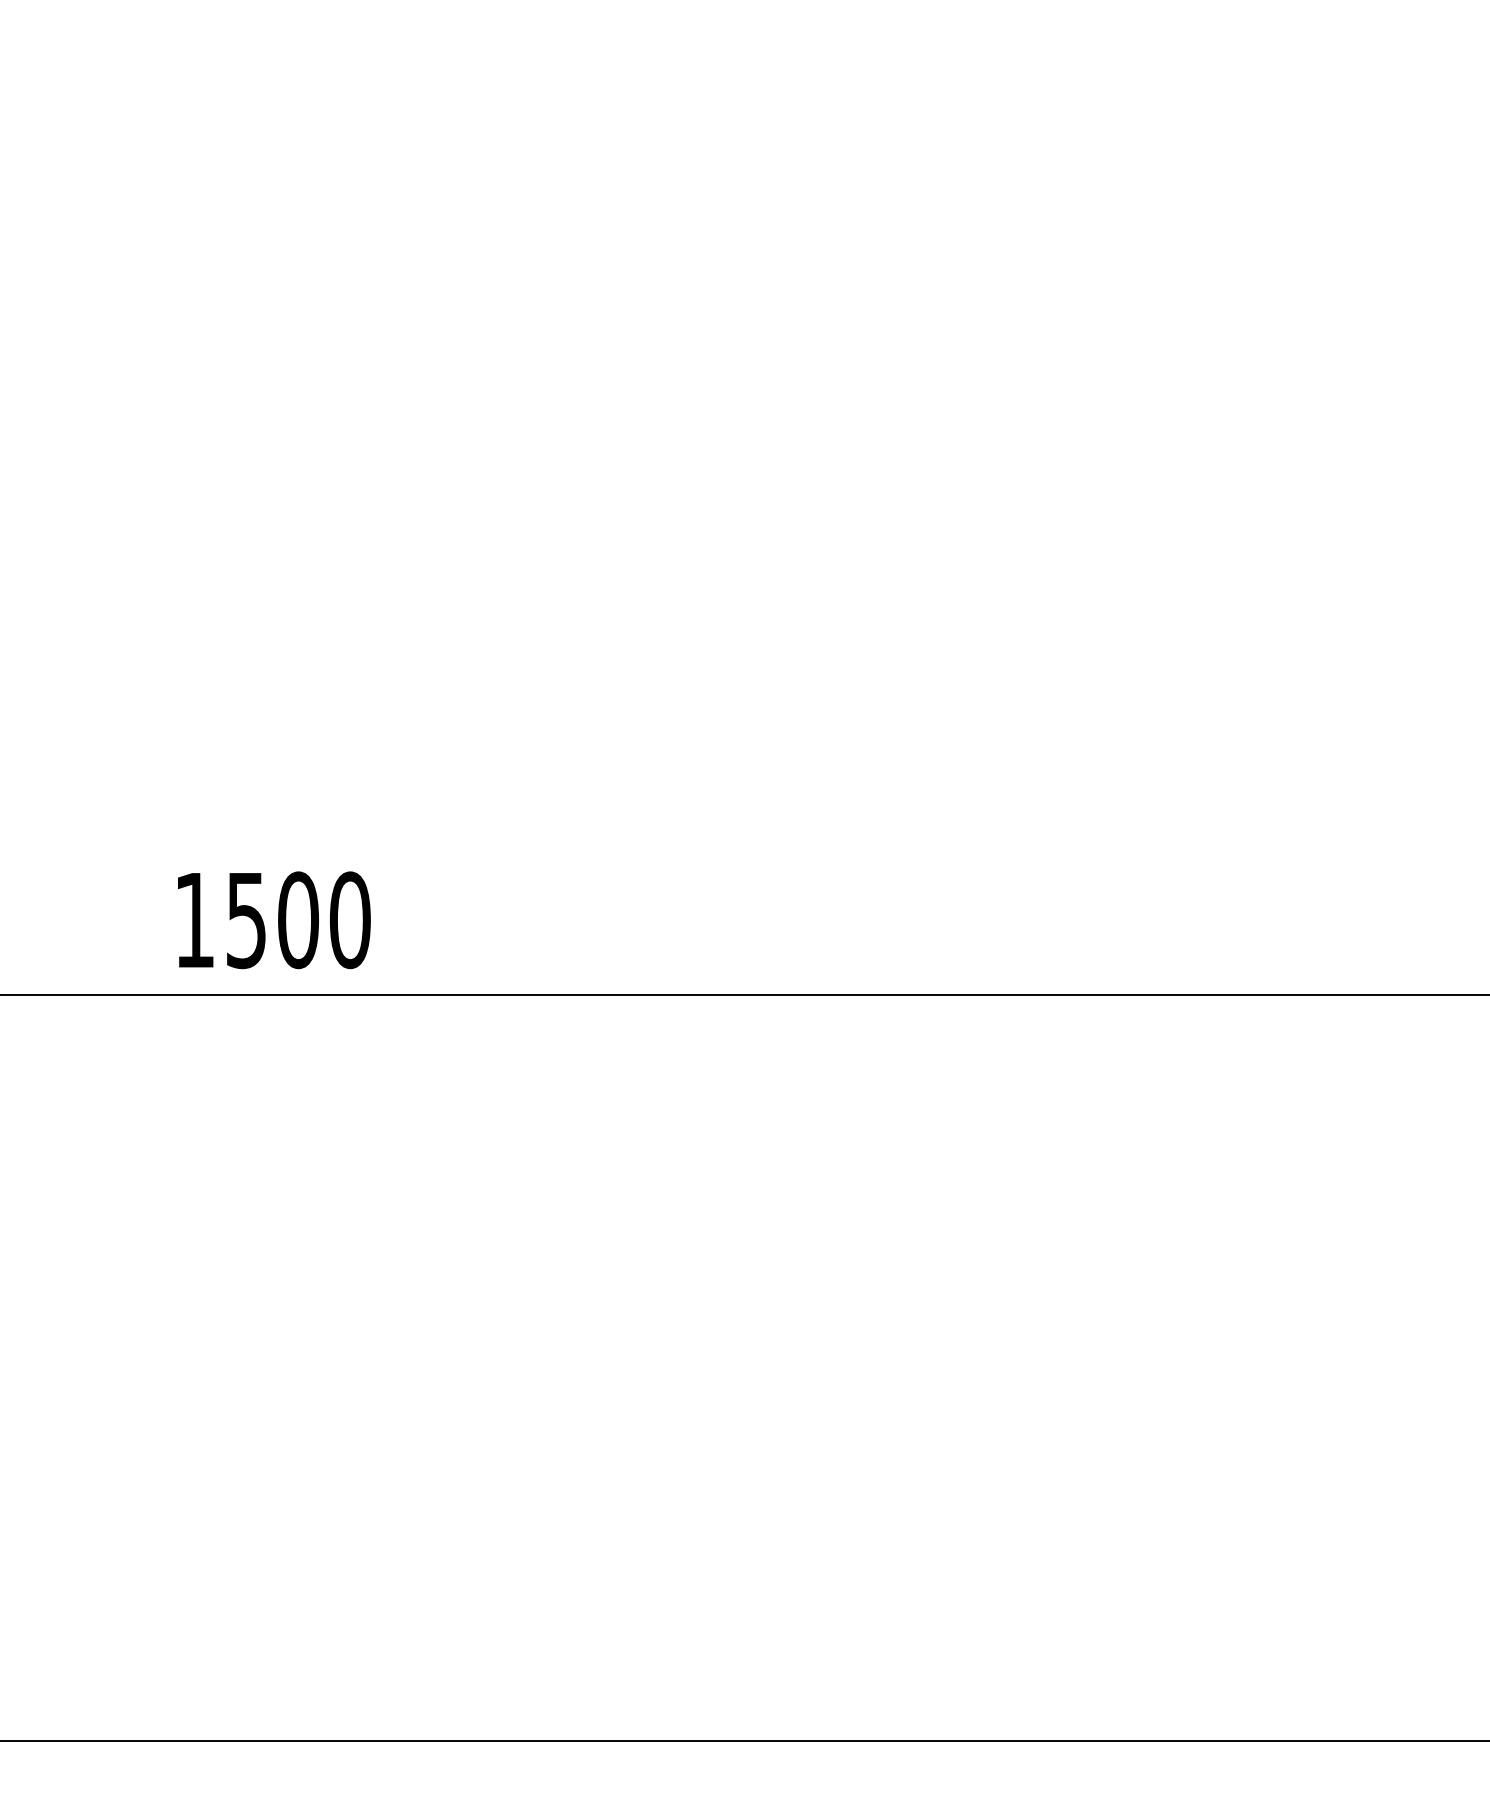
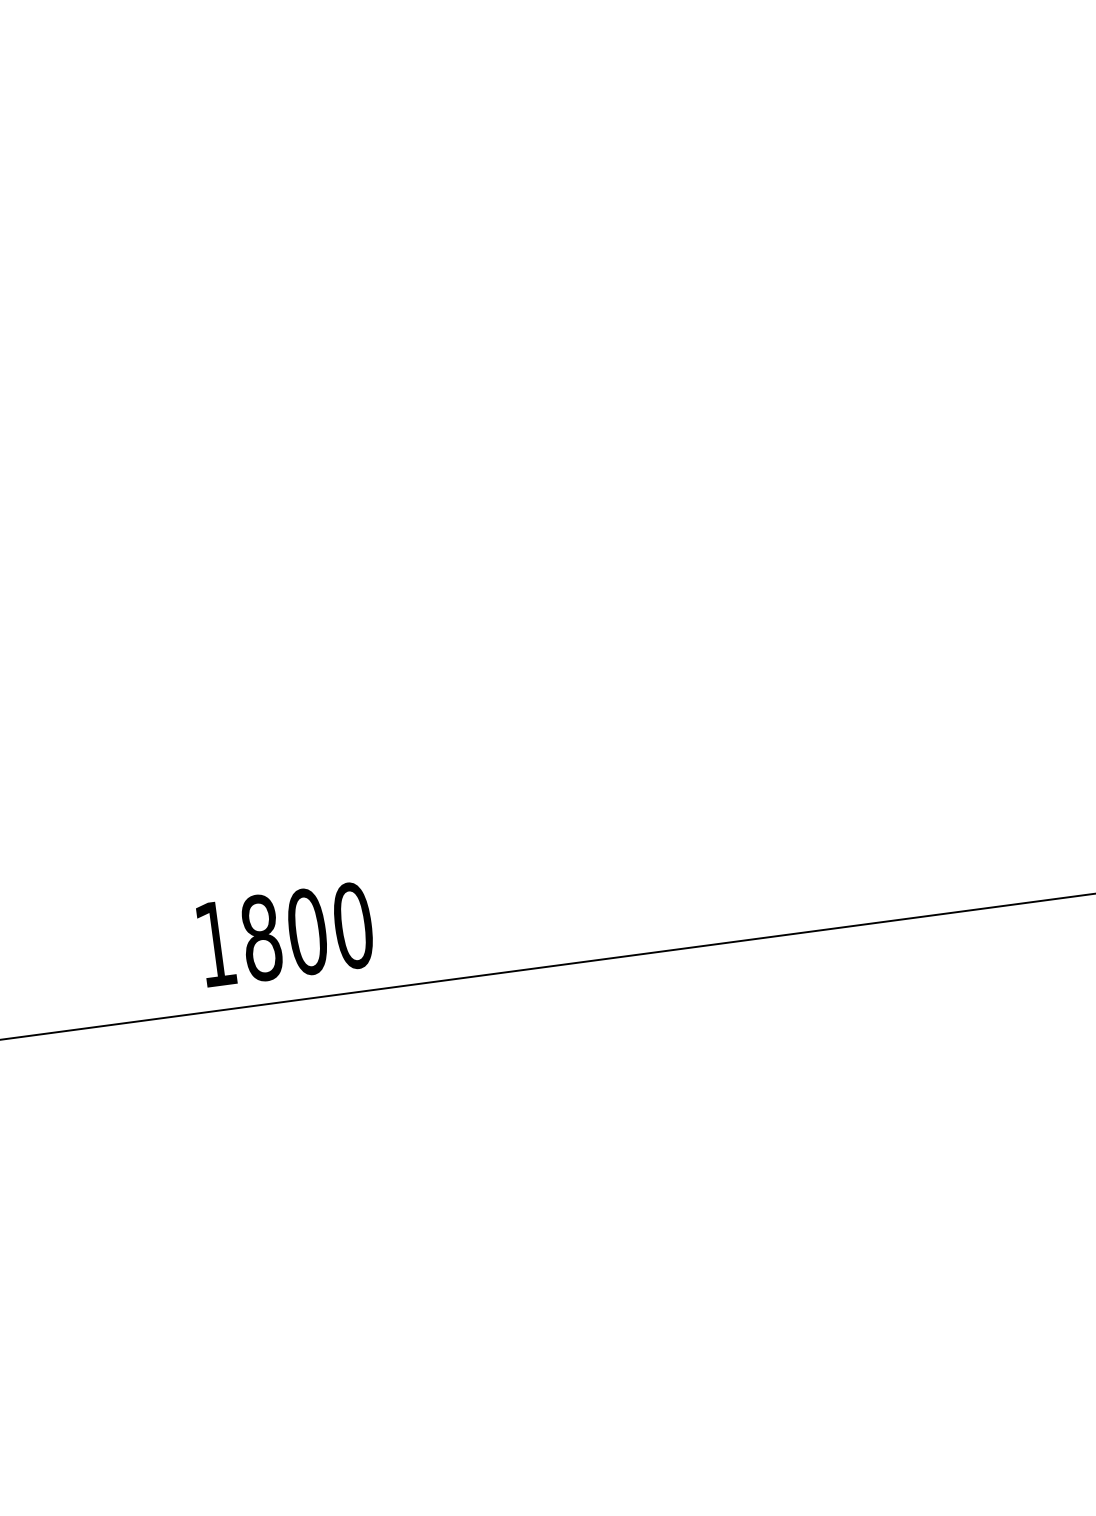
text: (246, 920) -> (261, 938), 1500 -> 1800

